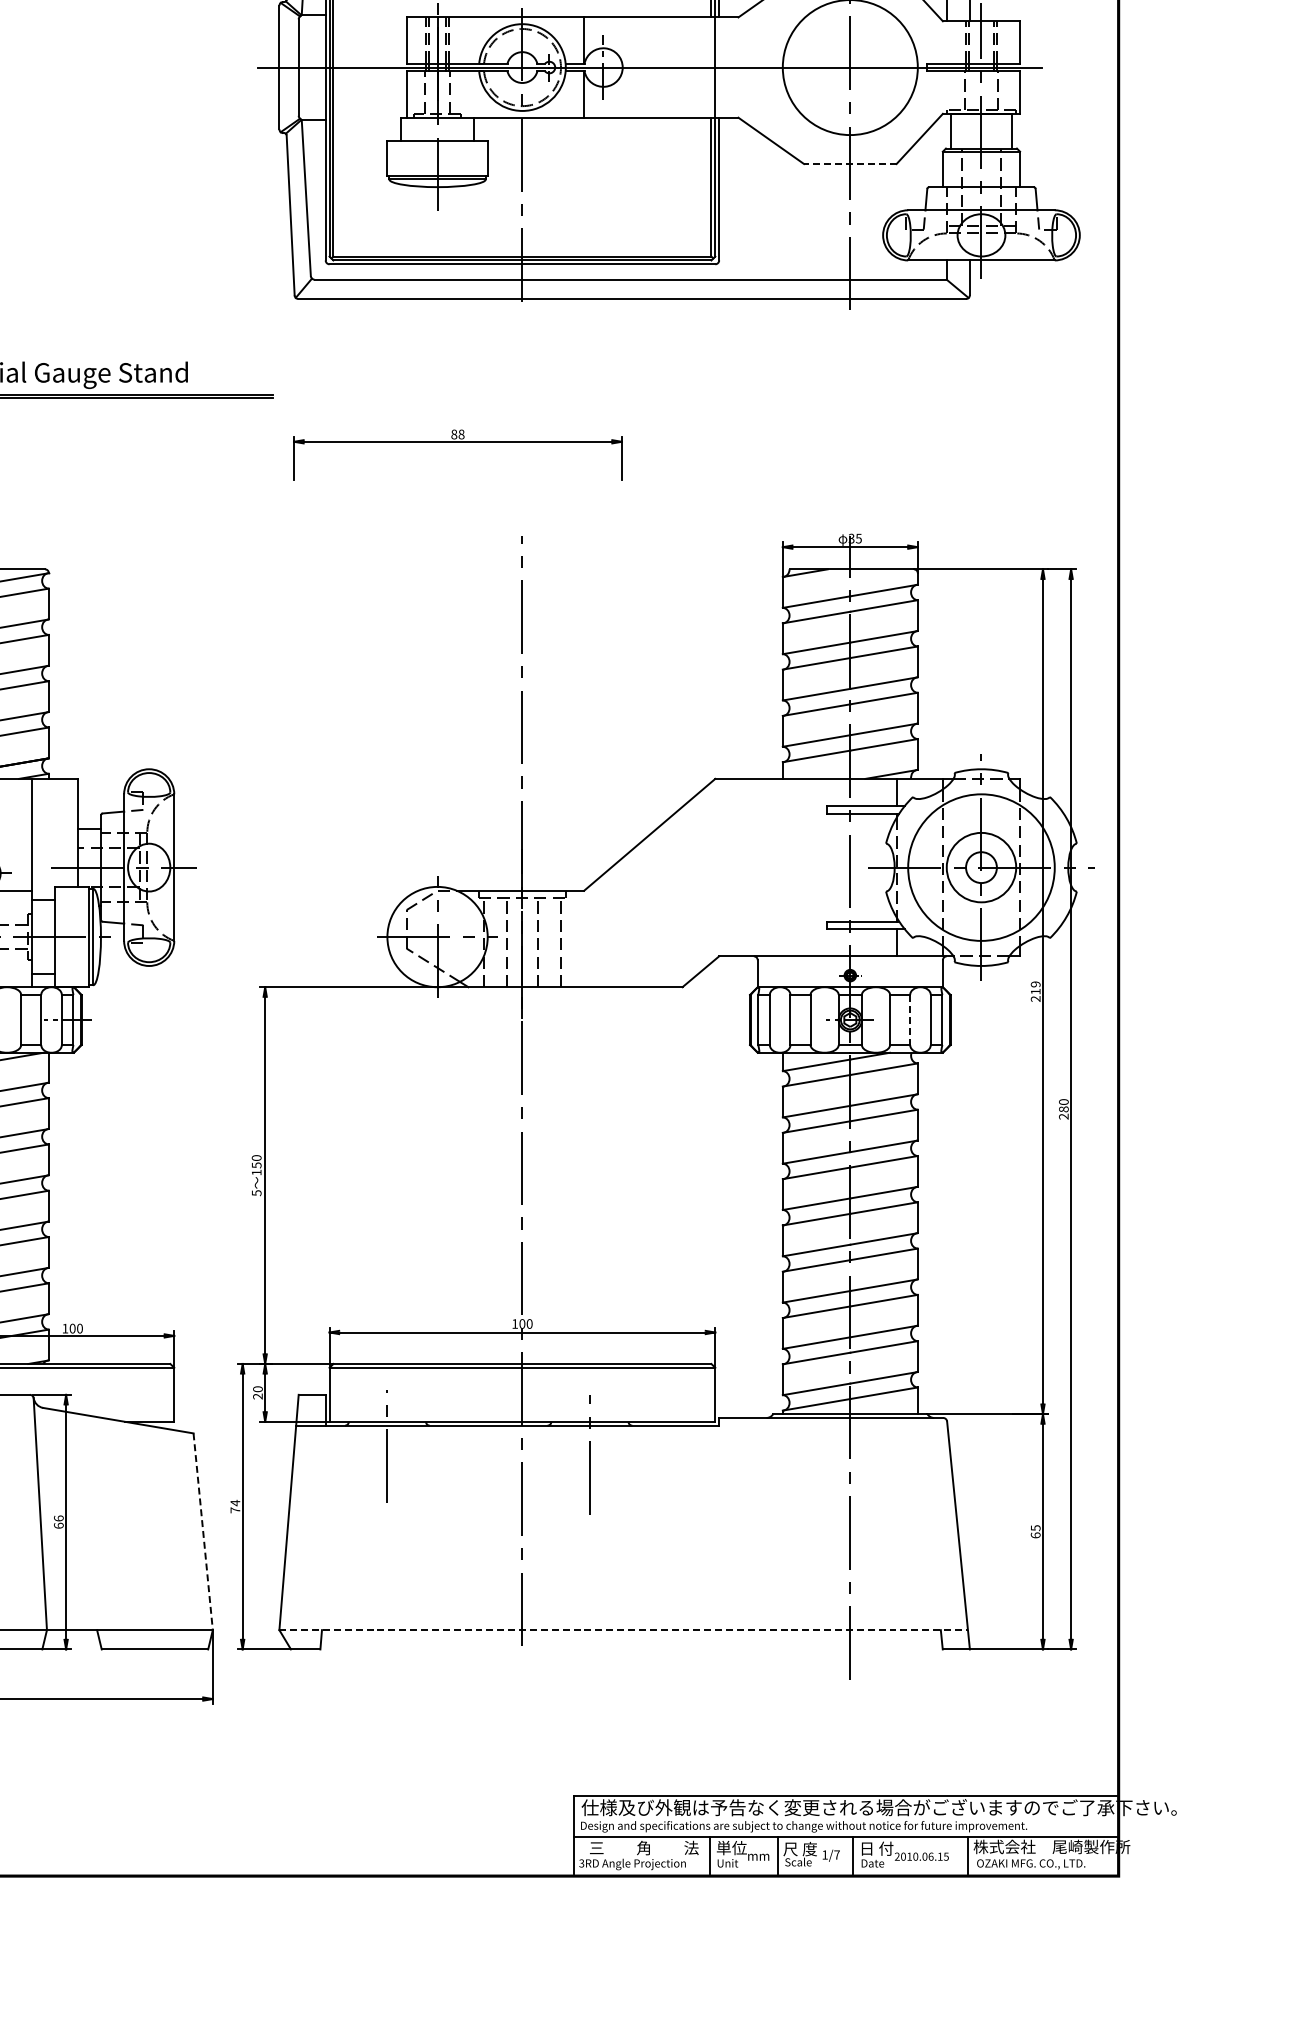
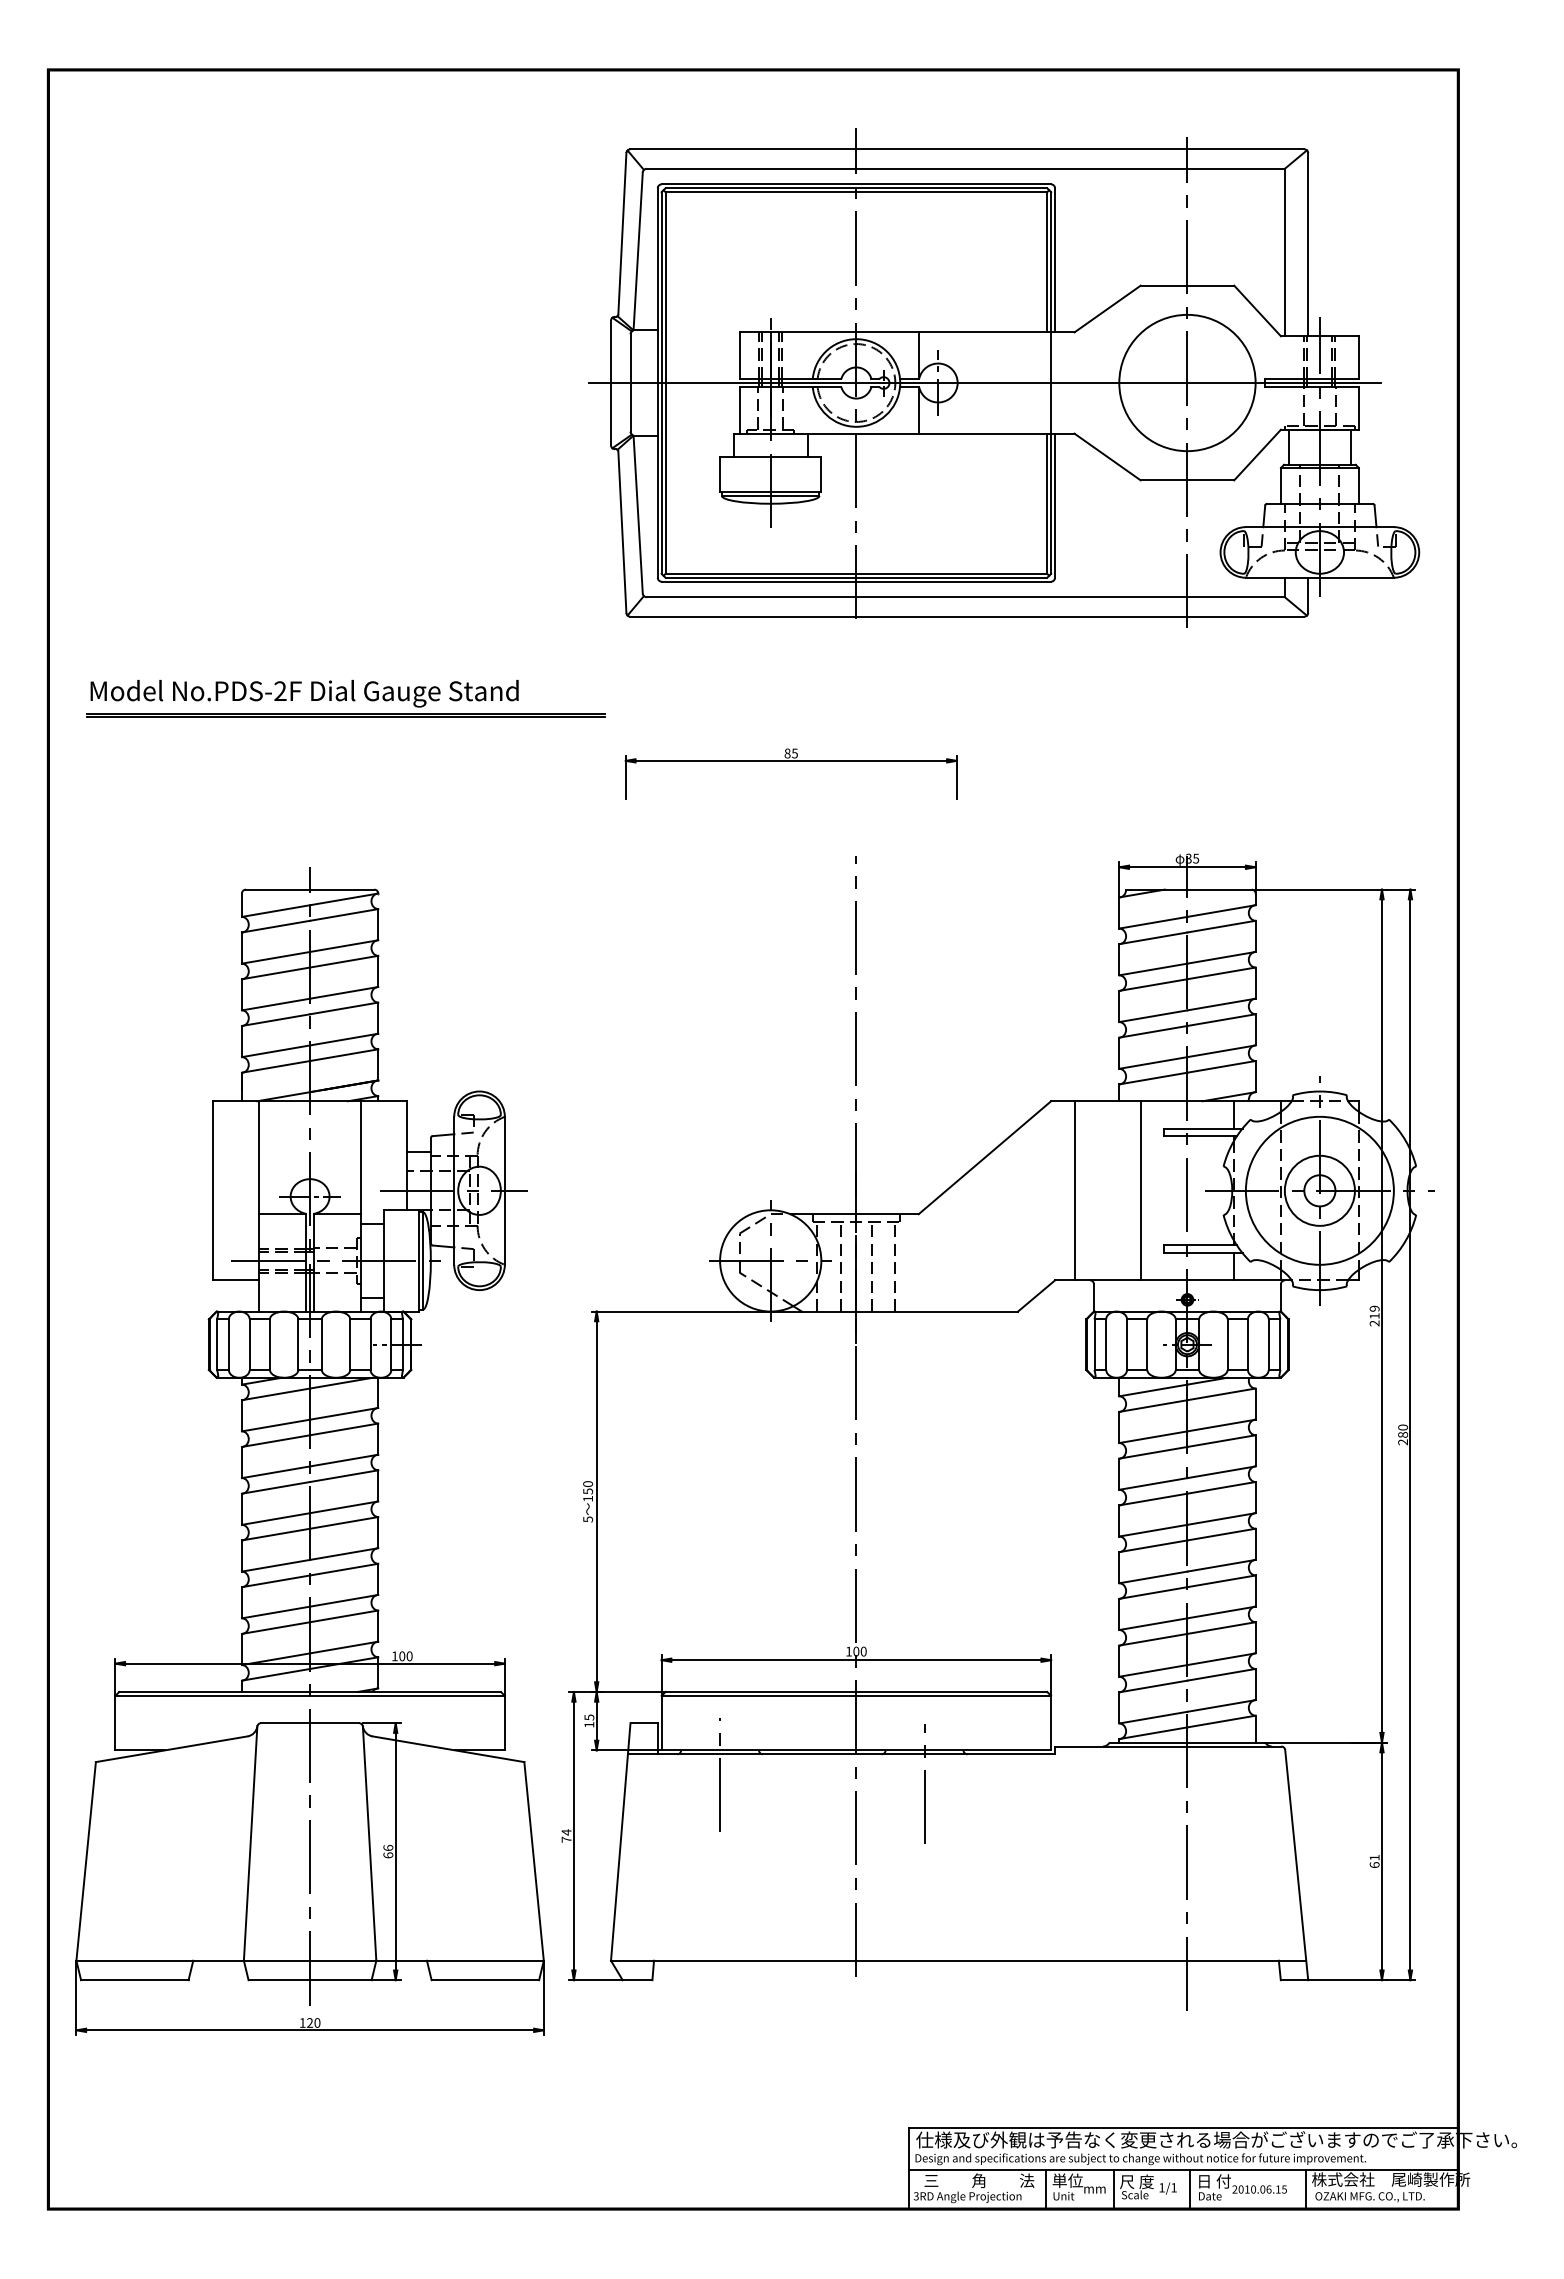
line: (850, 164) -> (1187, 480), dashed -> solid
text: (461, 434) -> (794, 753), 88 -> 85
line: (738, 867) -> (1074, 1190), added
line: (803, 867) -> (1140, 1190), added
line: (909, 1020) -> (1247, 1345), dashed -> solid
text: (258, 1392) -> (589, 1720), 20 -> 15
text: (1035, 1527) -> (1374, 1857), 65 -> 61
line: (203, 1531) -> (534, 1861), dashed -> solid
line: (623, 1629) -> (958, 1960), dashed -> solid
text: (836, 1854) -> (1173, 2187), 1/7 -> 1/1

